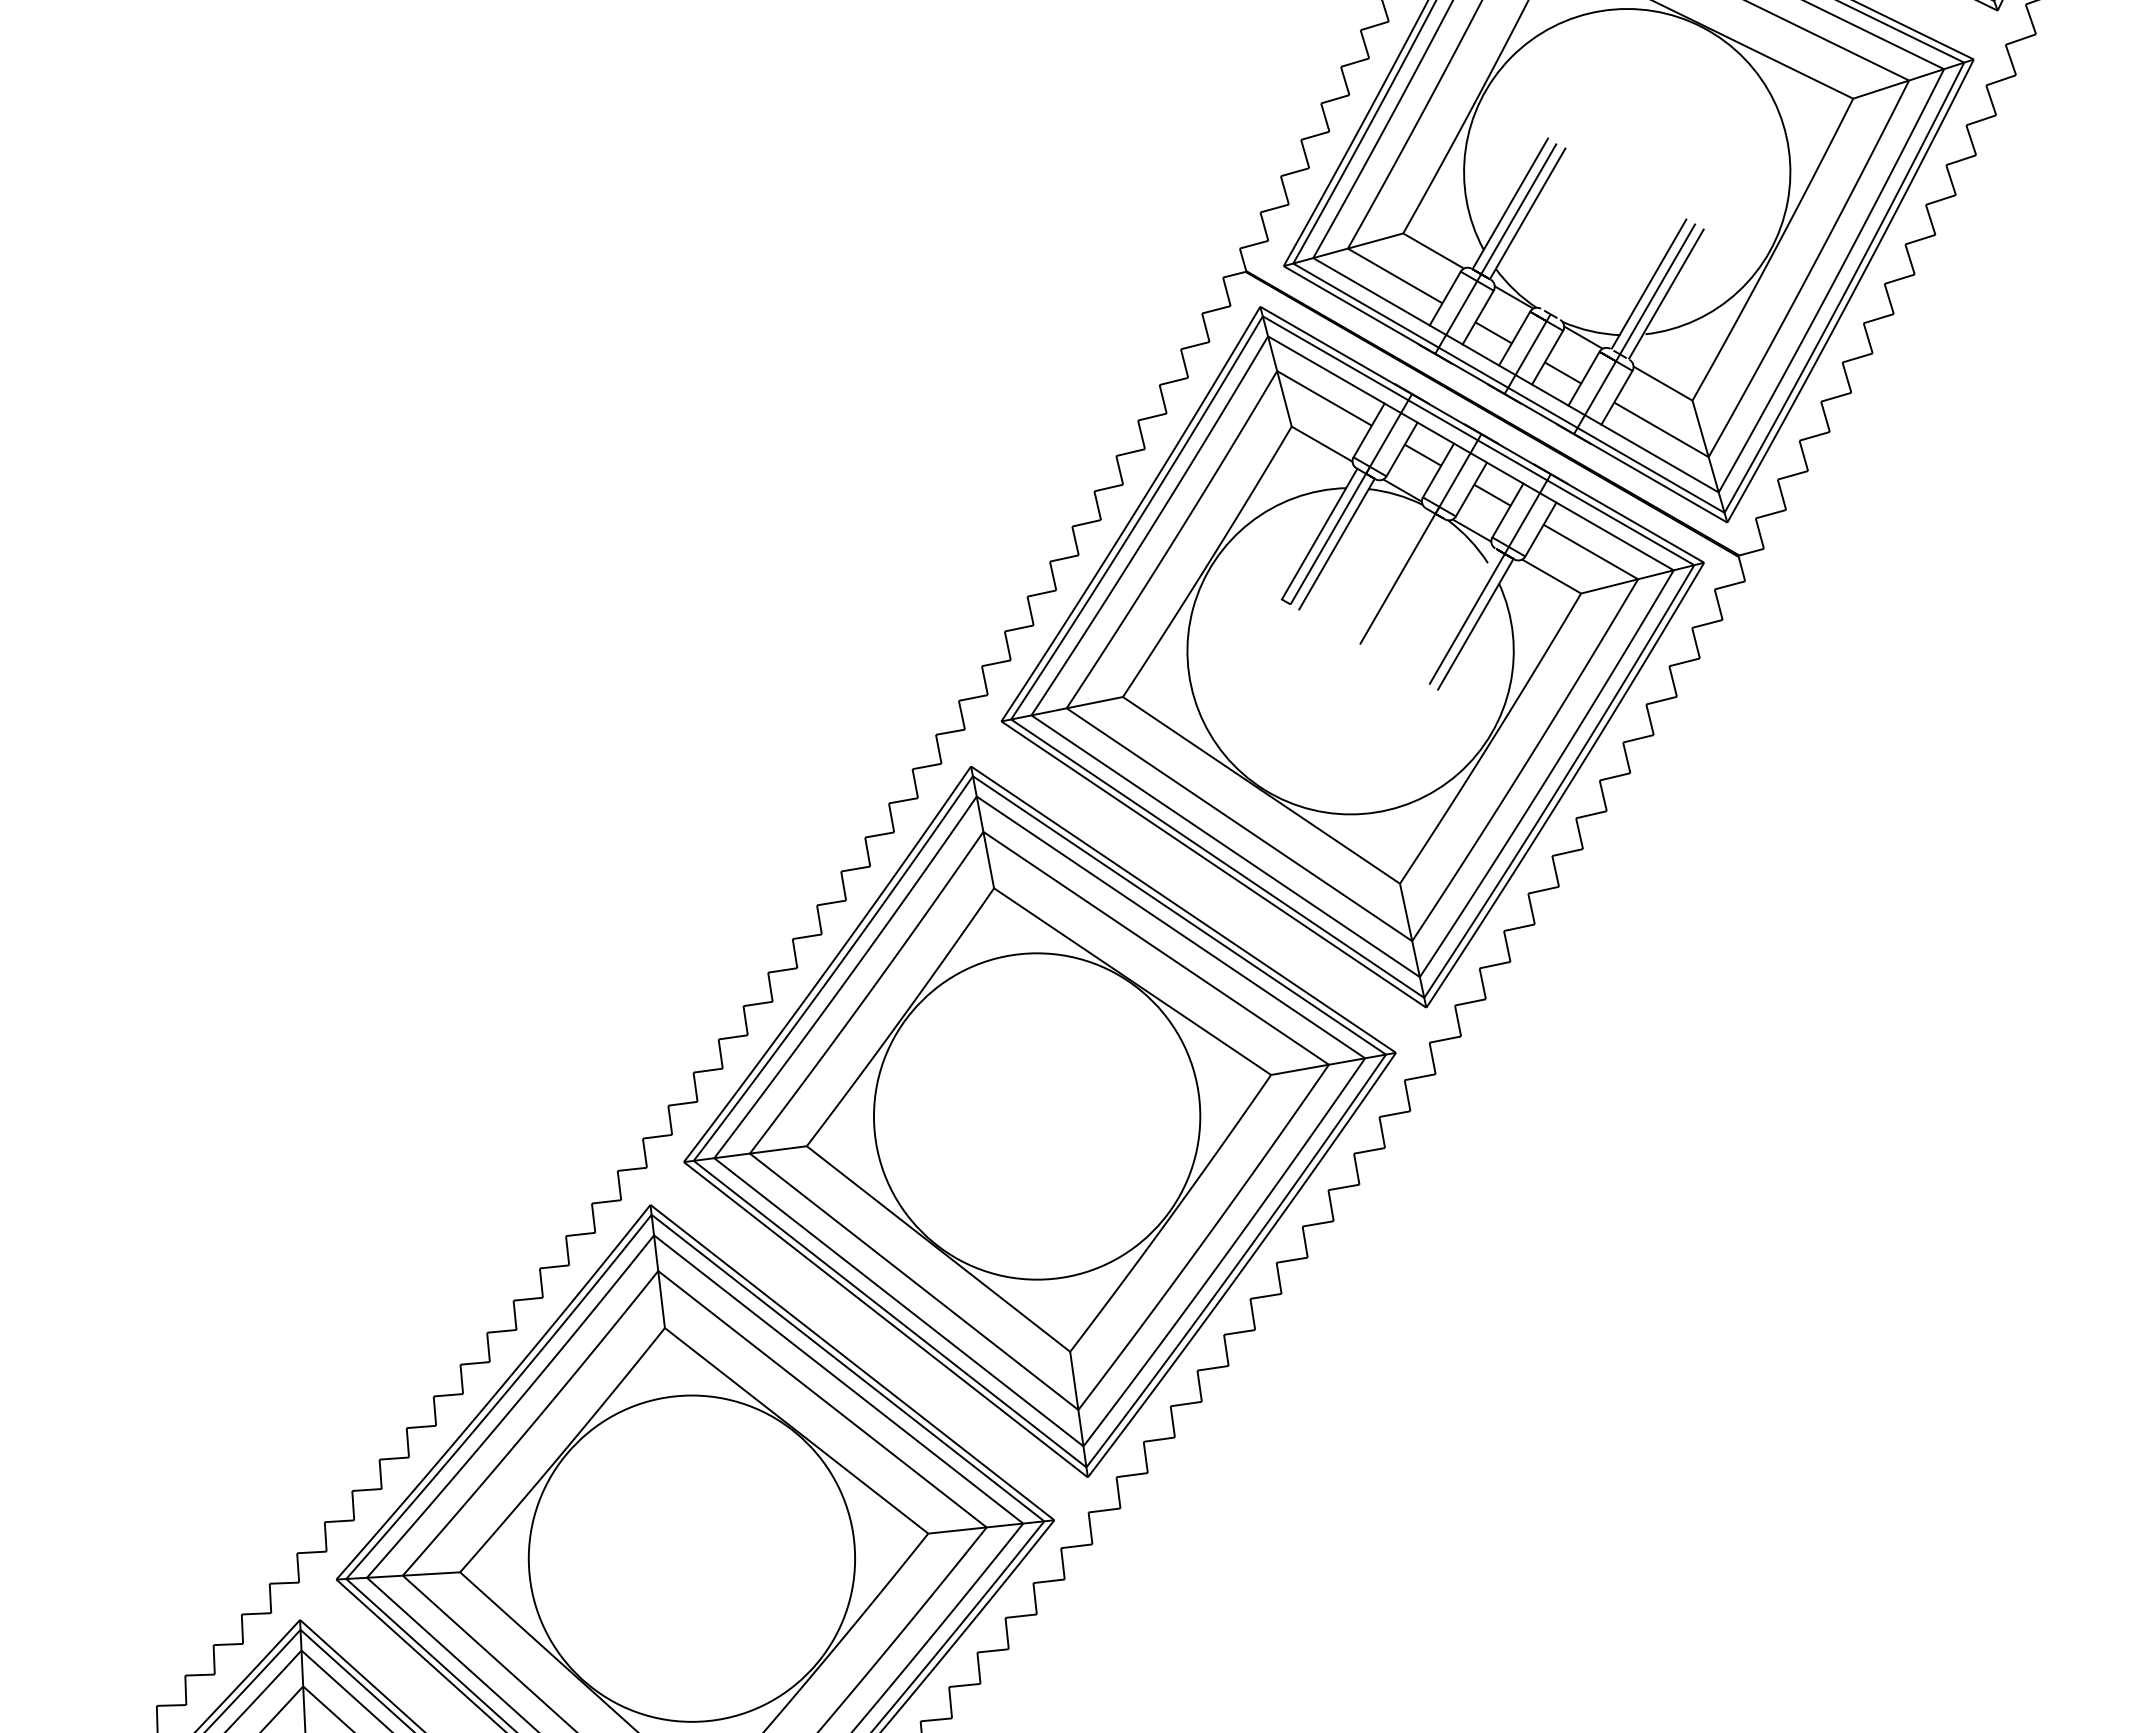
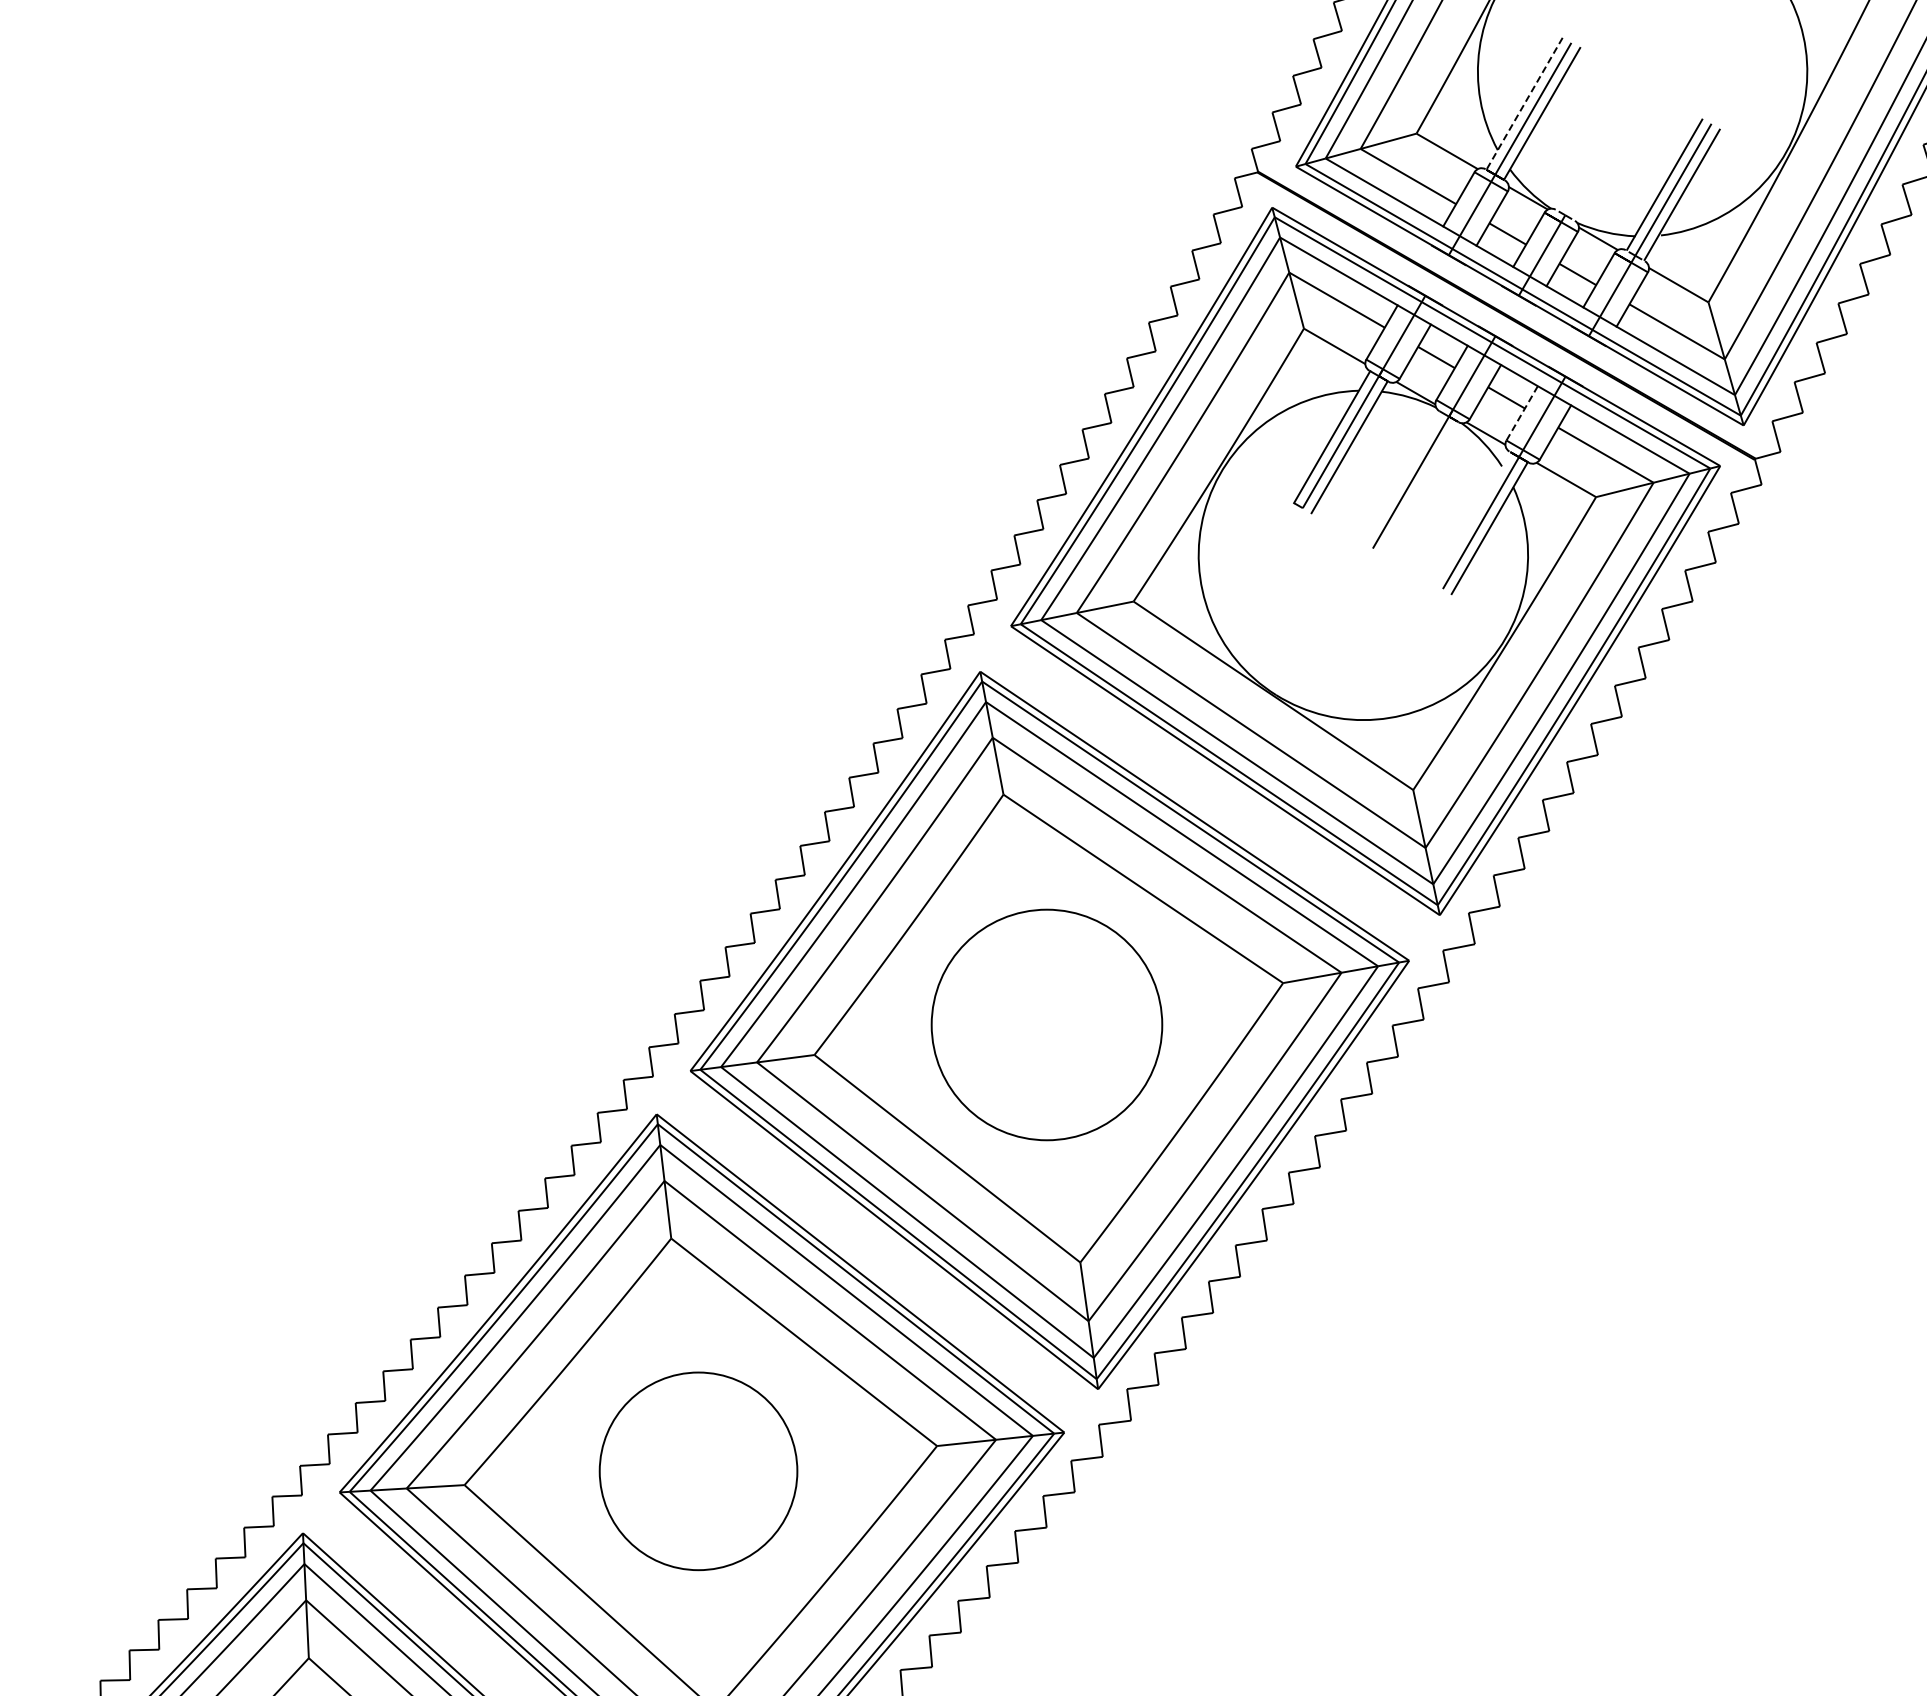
line: (1510, 204) -> (1524, 104), solid -> dashed
line: (1507, 510) -> (1521, 413), solid -> dashed
circle: (1036, 1116) -> (1046, 1024), size x0.7
circle: (691, 1558) -> (698, 1471), size x0.6

